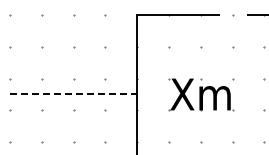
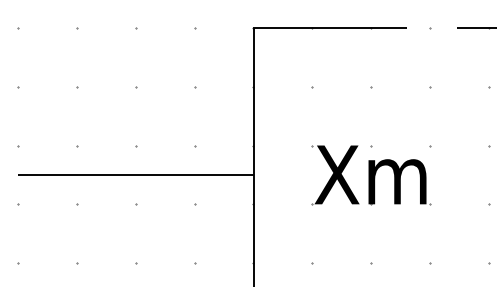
line: (73, 94) -> (135, 174), dashed -> solid

